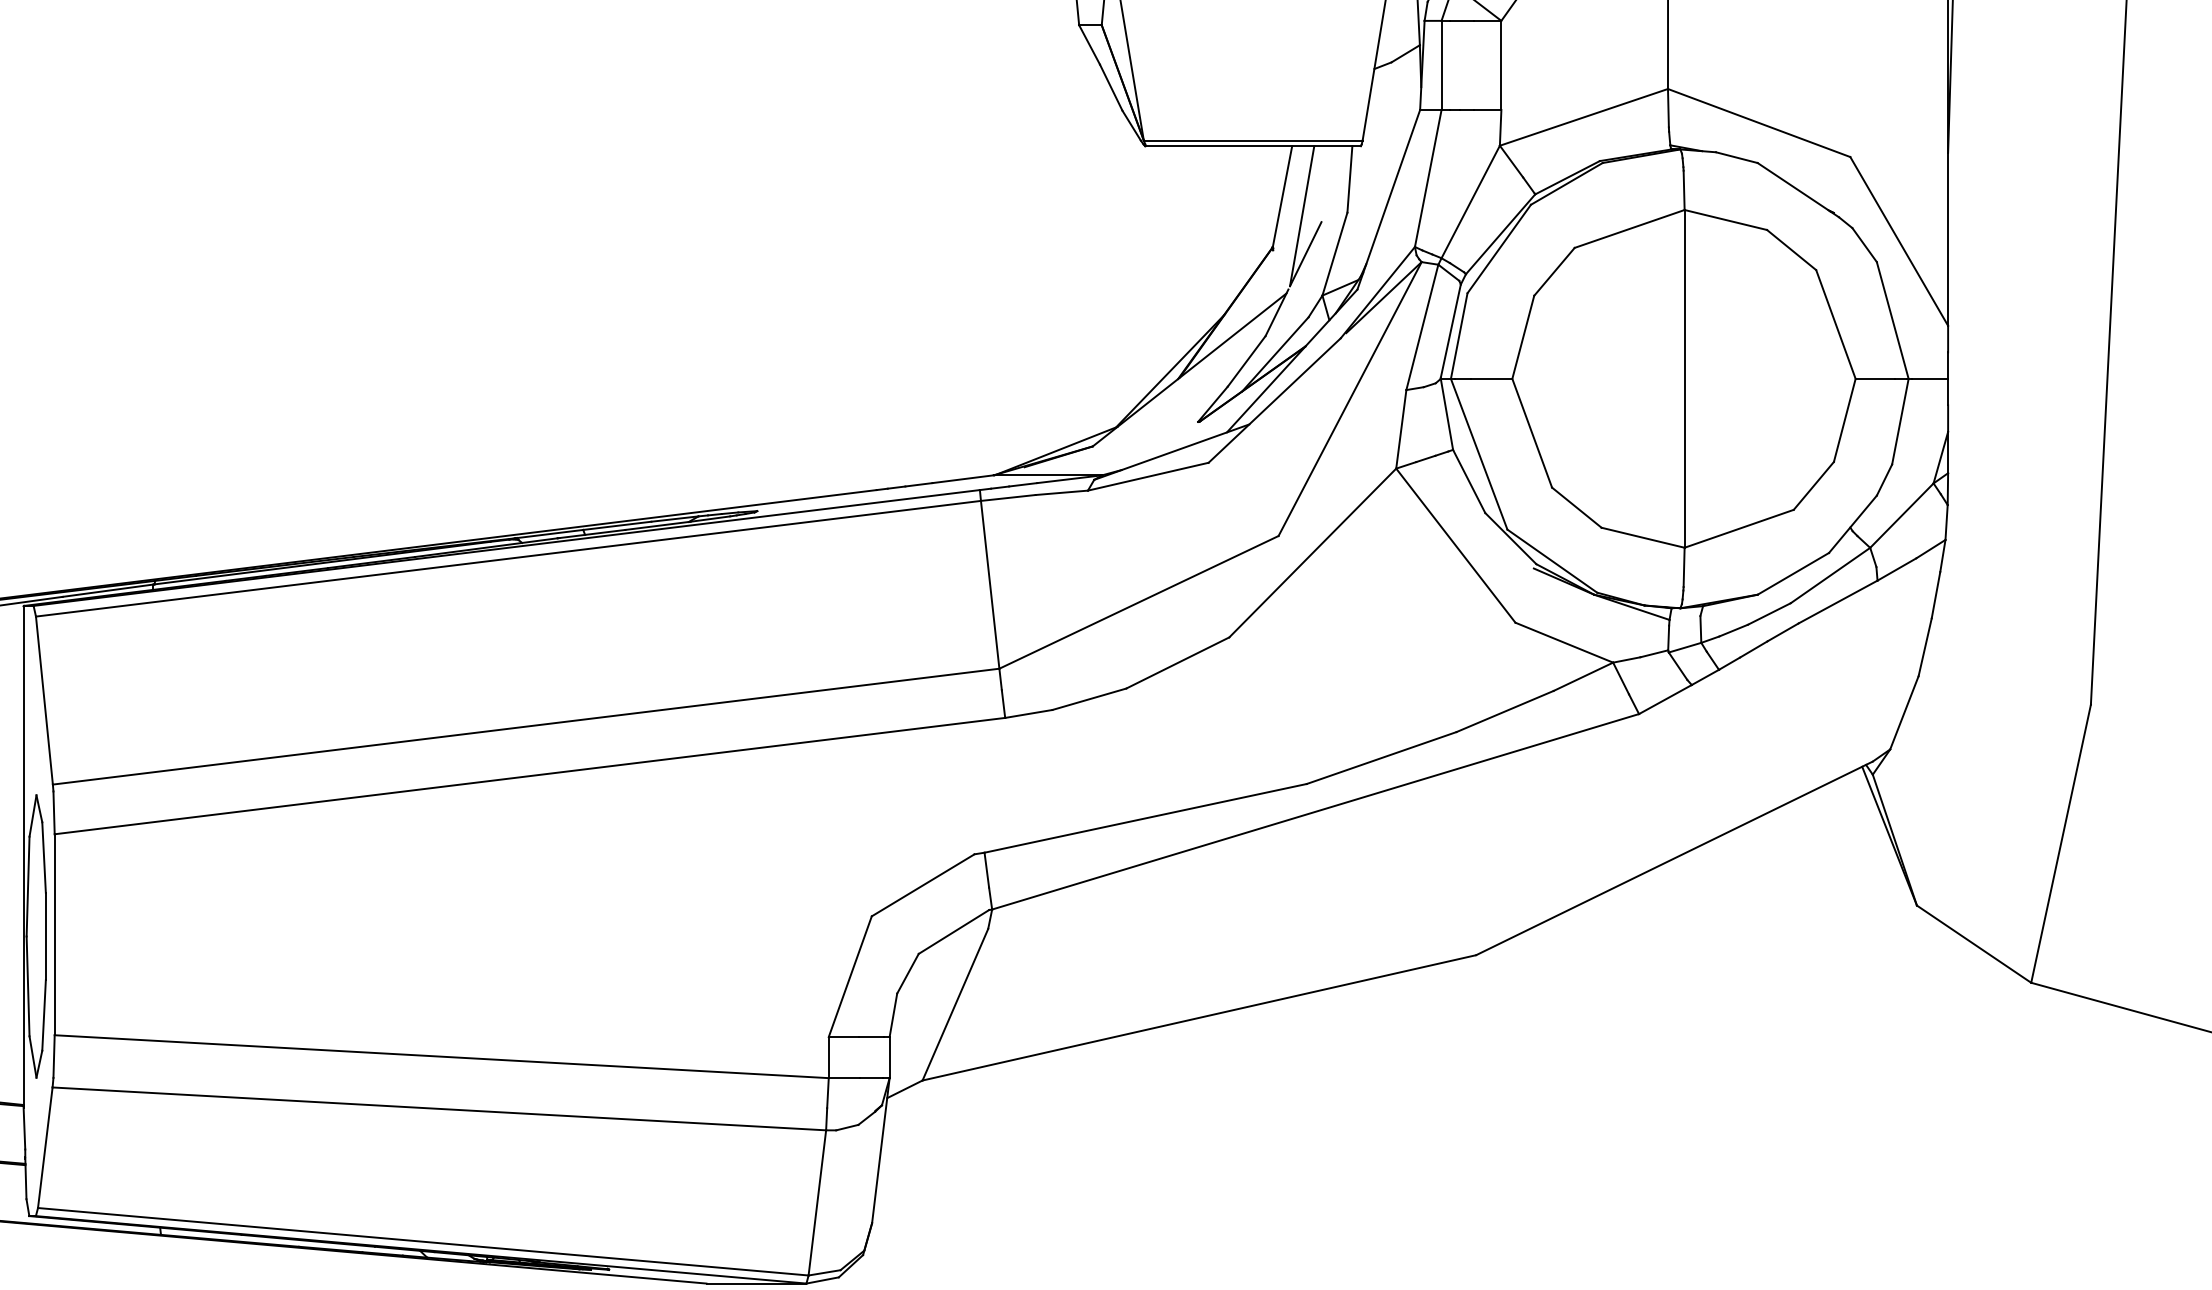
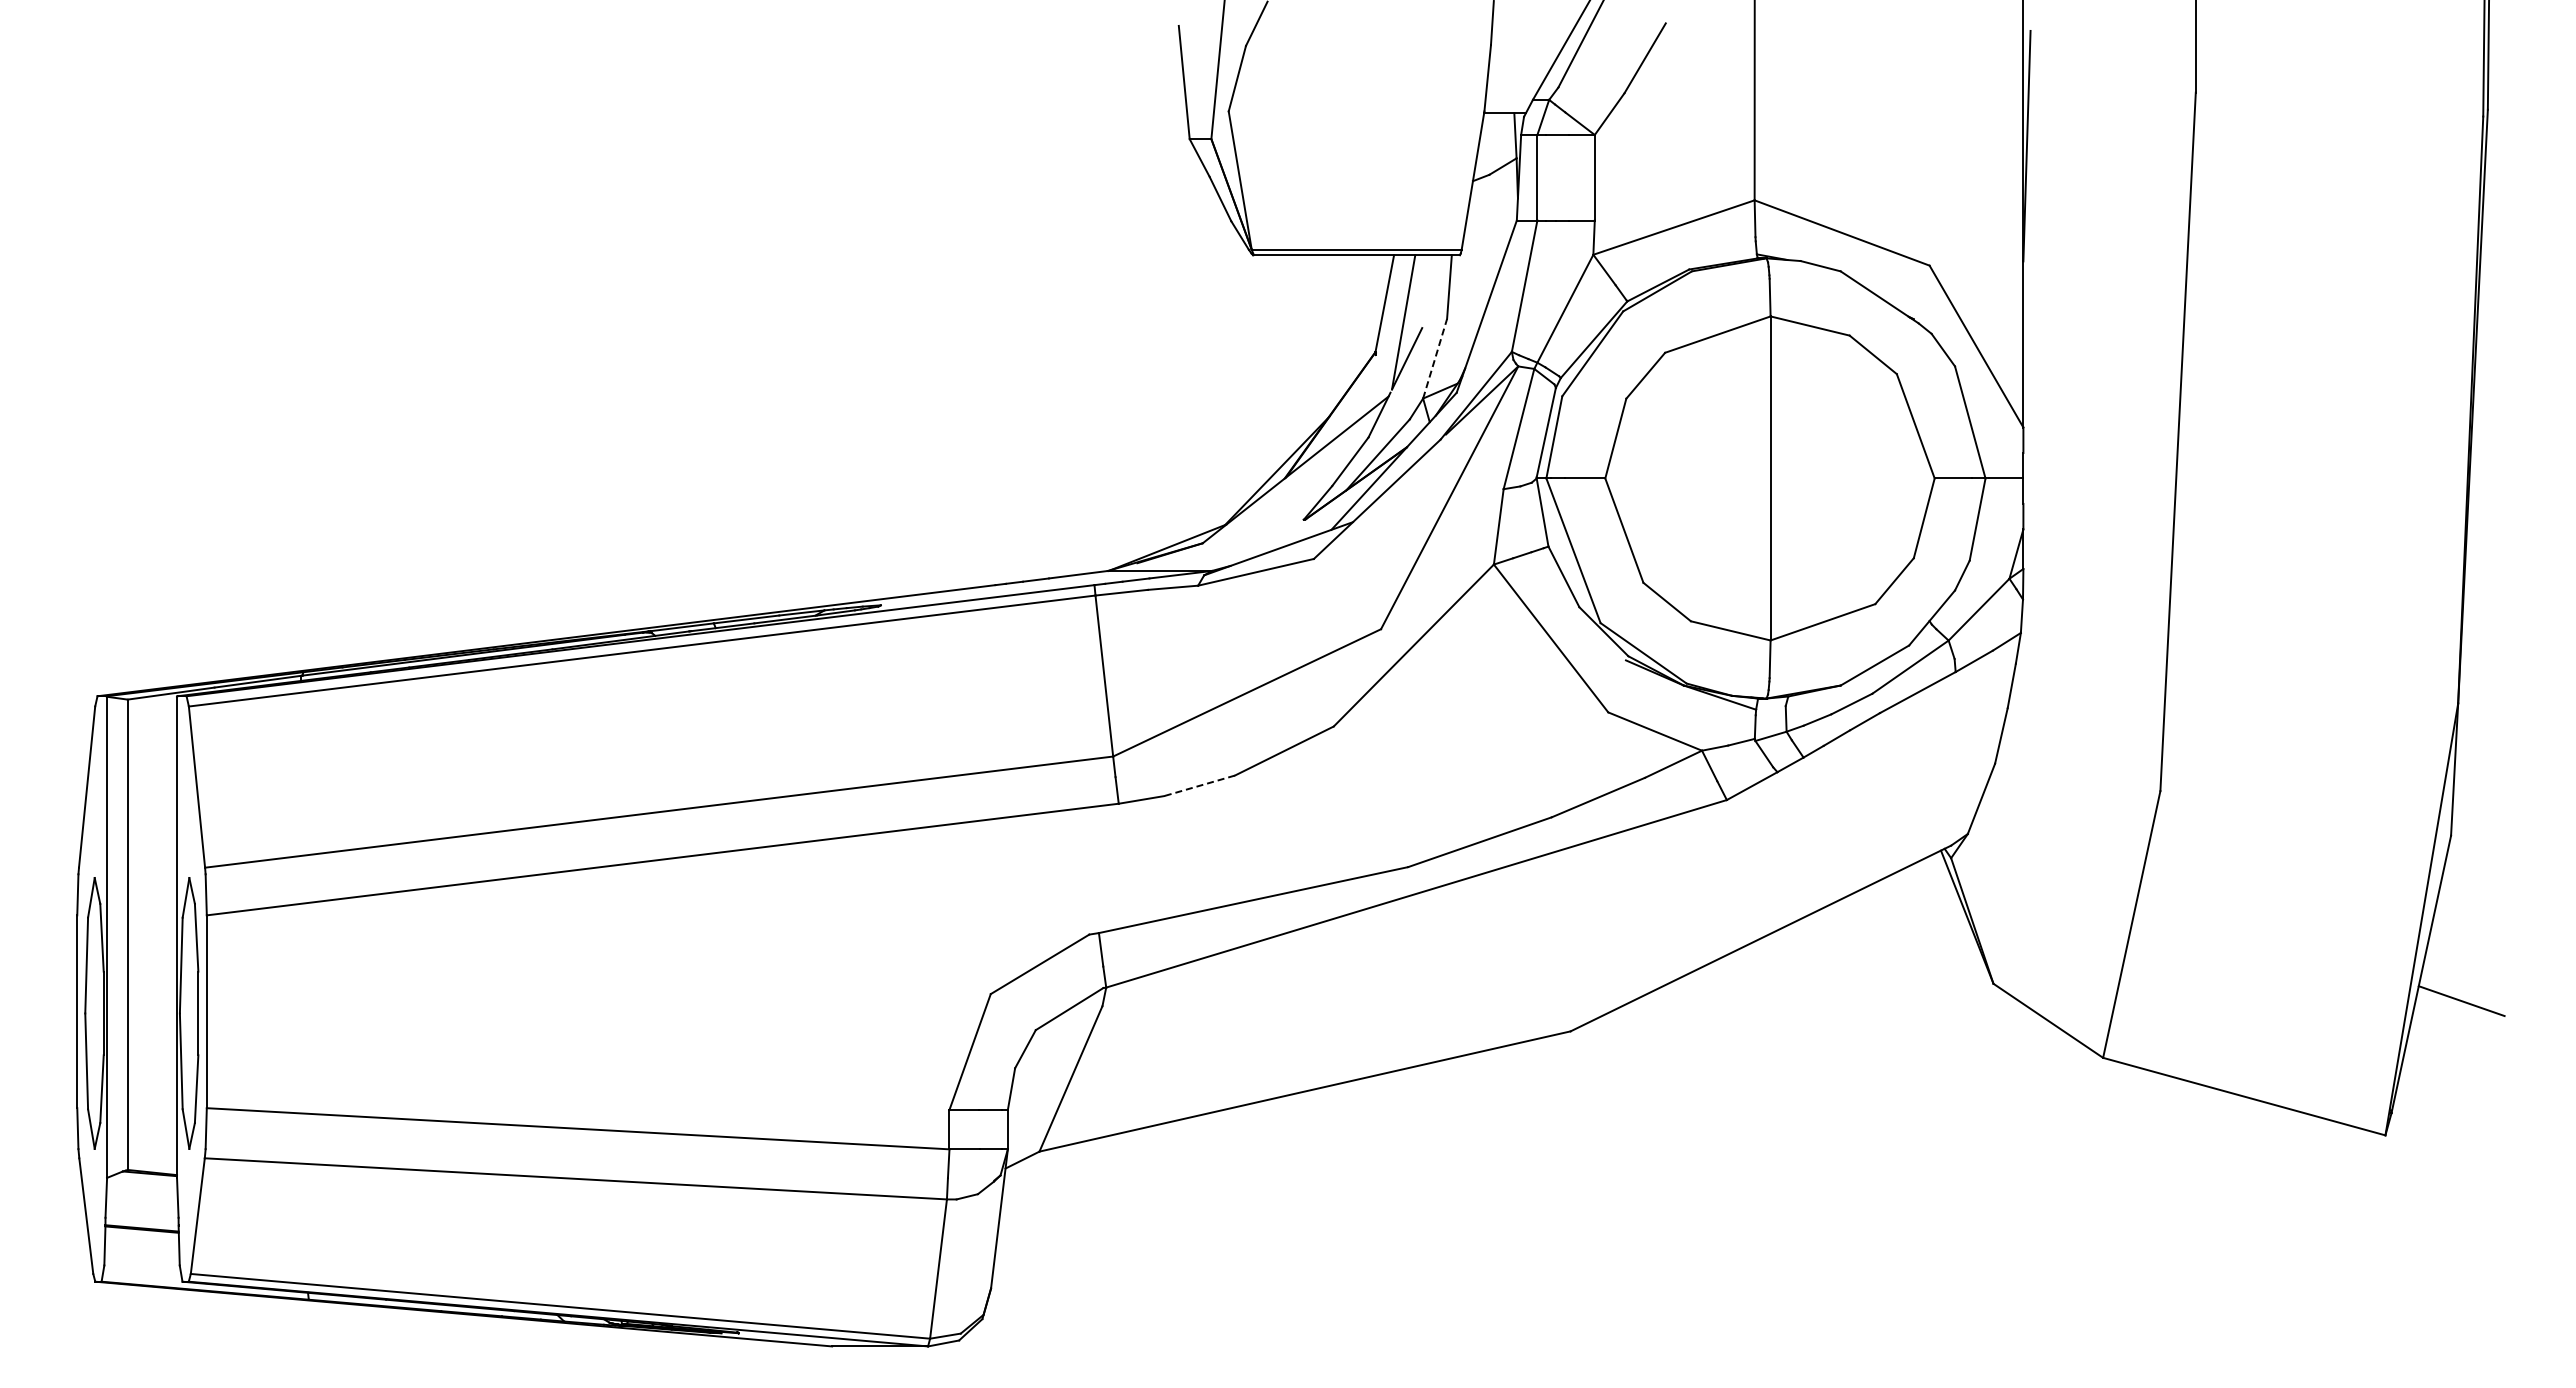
line: (1335, 253) -> (1435, 358), solid -> dashed
line: (1089, 698) -> (1199, 785), solid -> dashed

